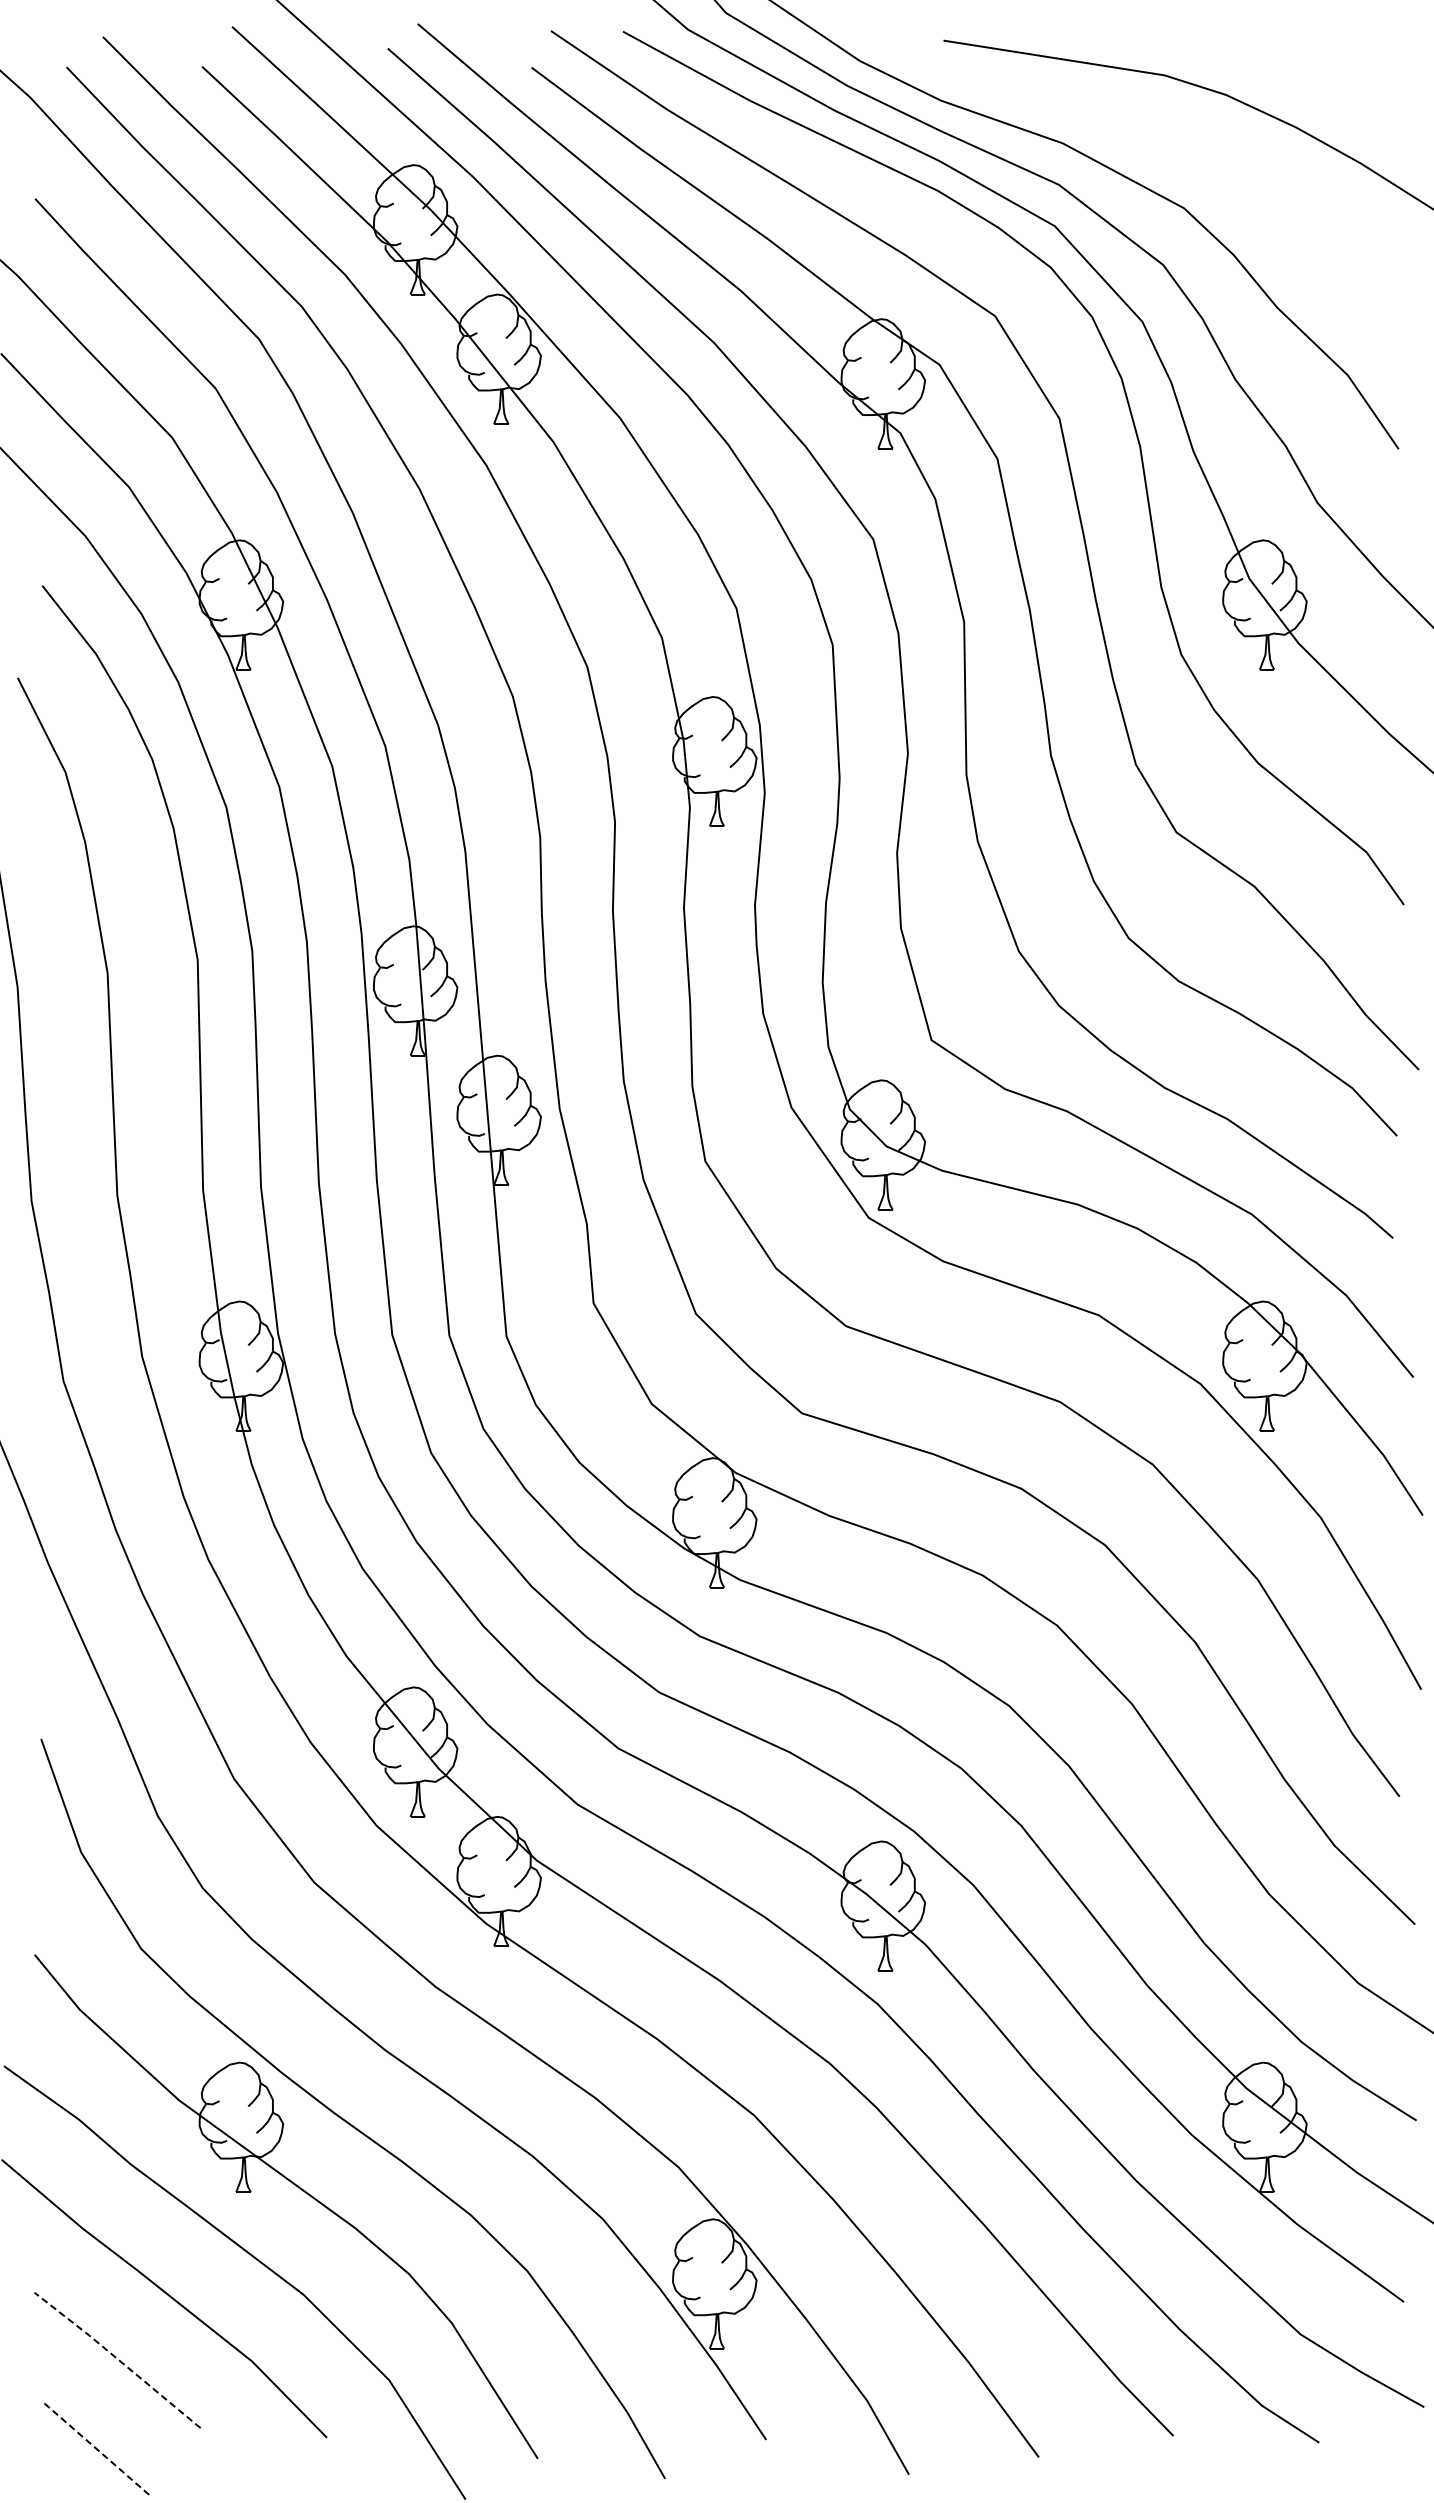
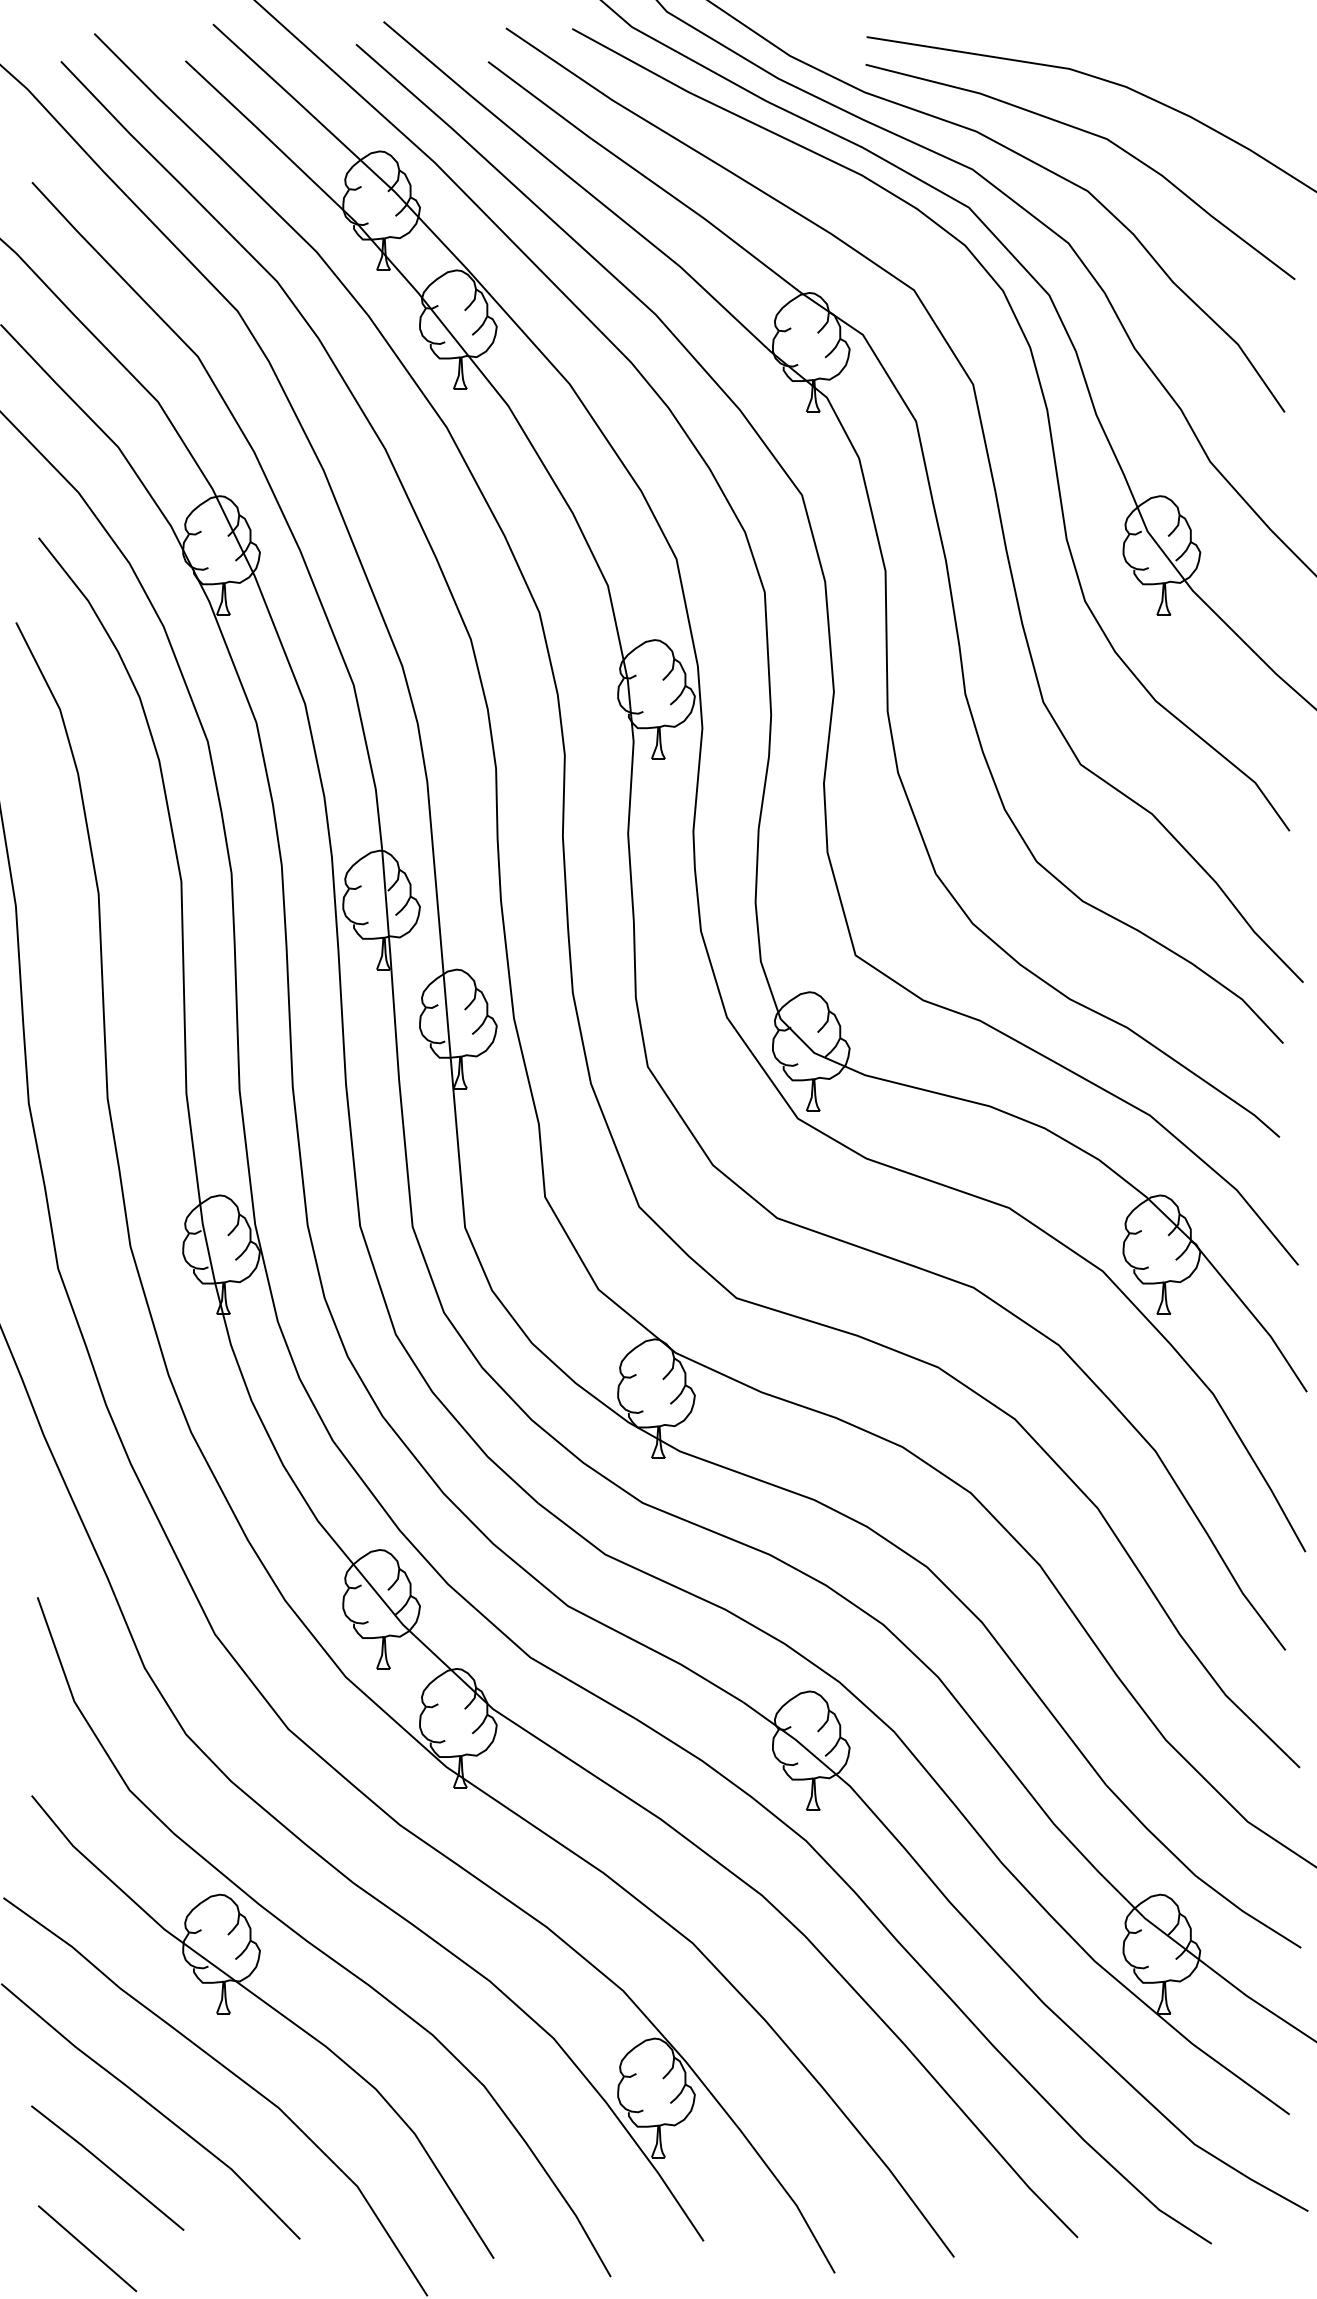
curve: (1192, 148) -> (1095, 136), added
line: (117, 2359) -> (107, 2167), dashed -> solid
line: (95, 2447) -> (87, 2248), dashed -> solid

